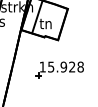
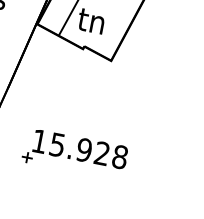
part: (59, 69) -> (74, 153), moved

